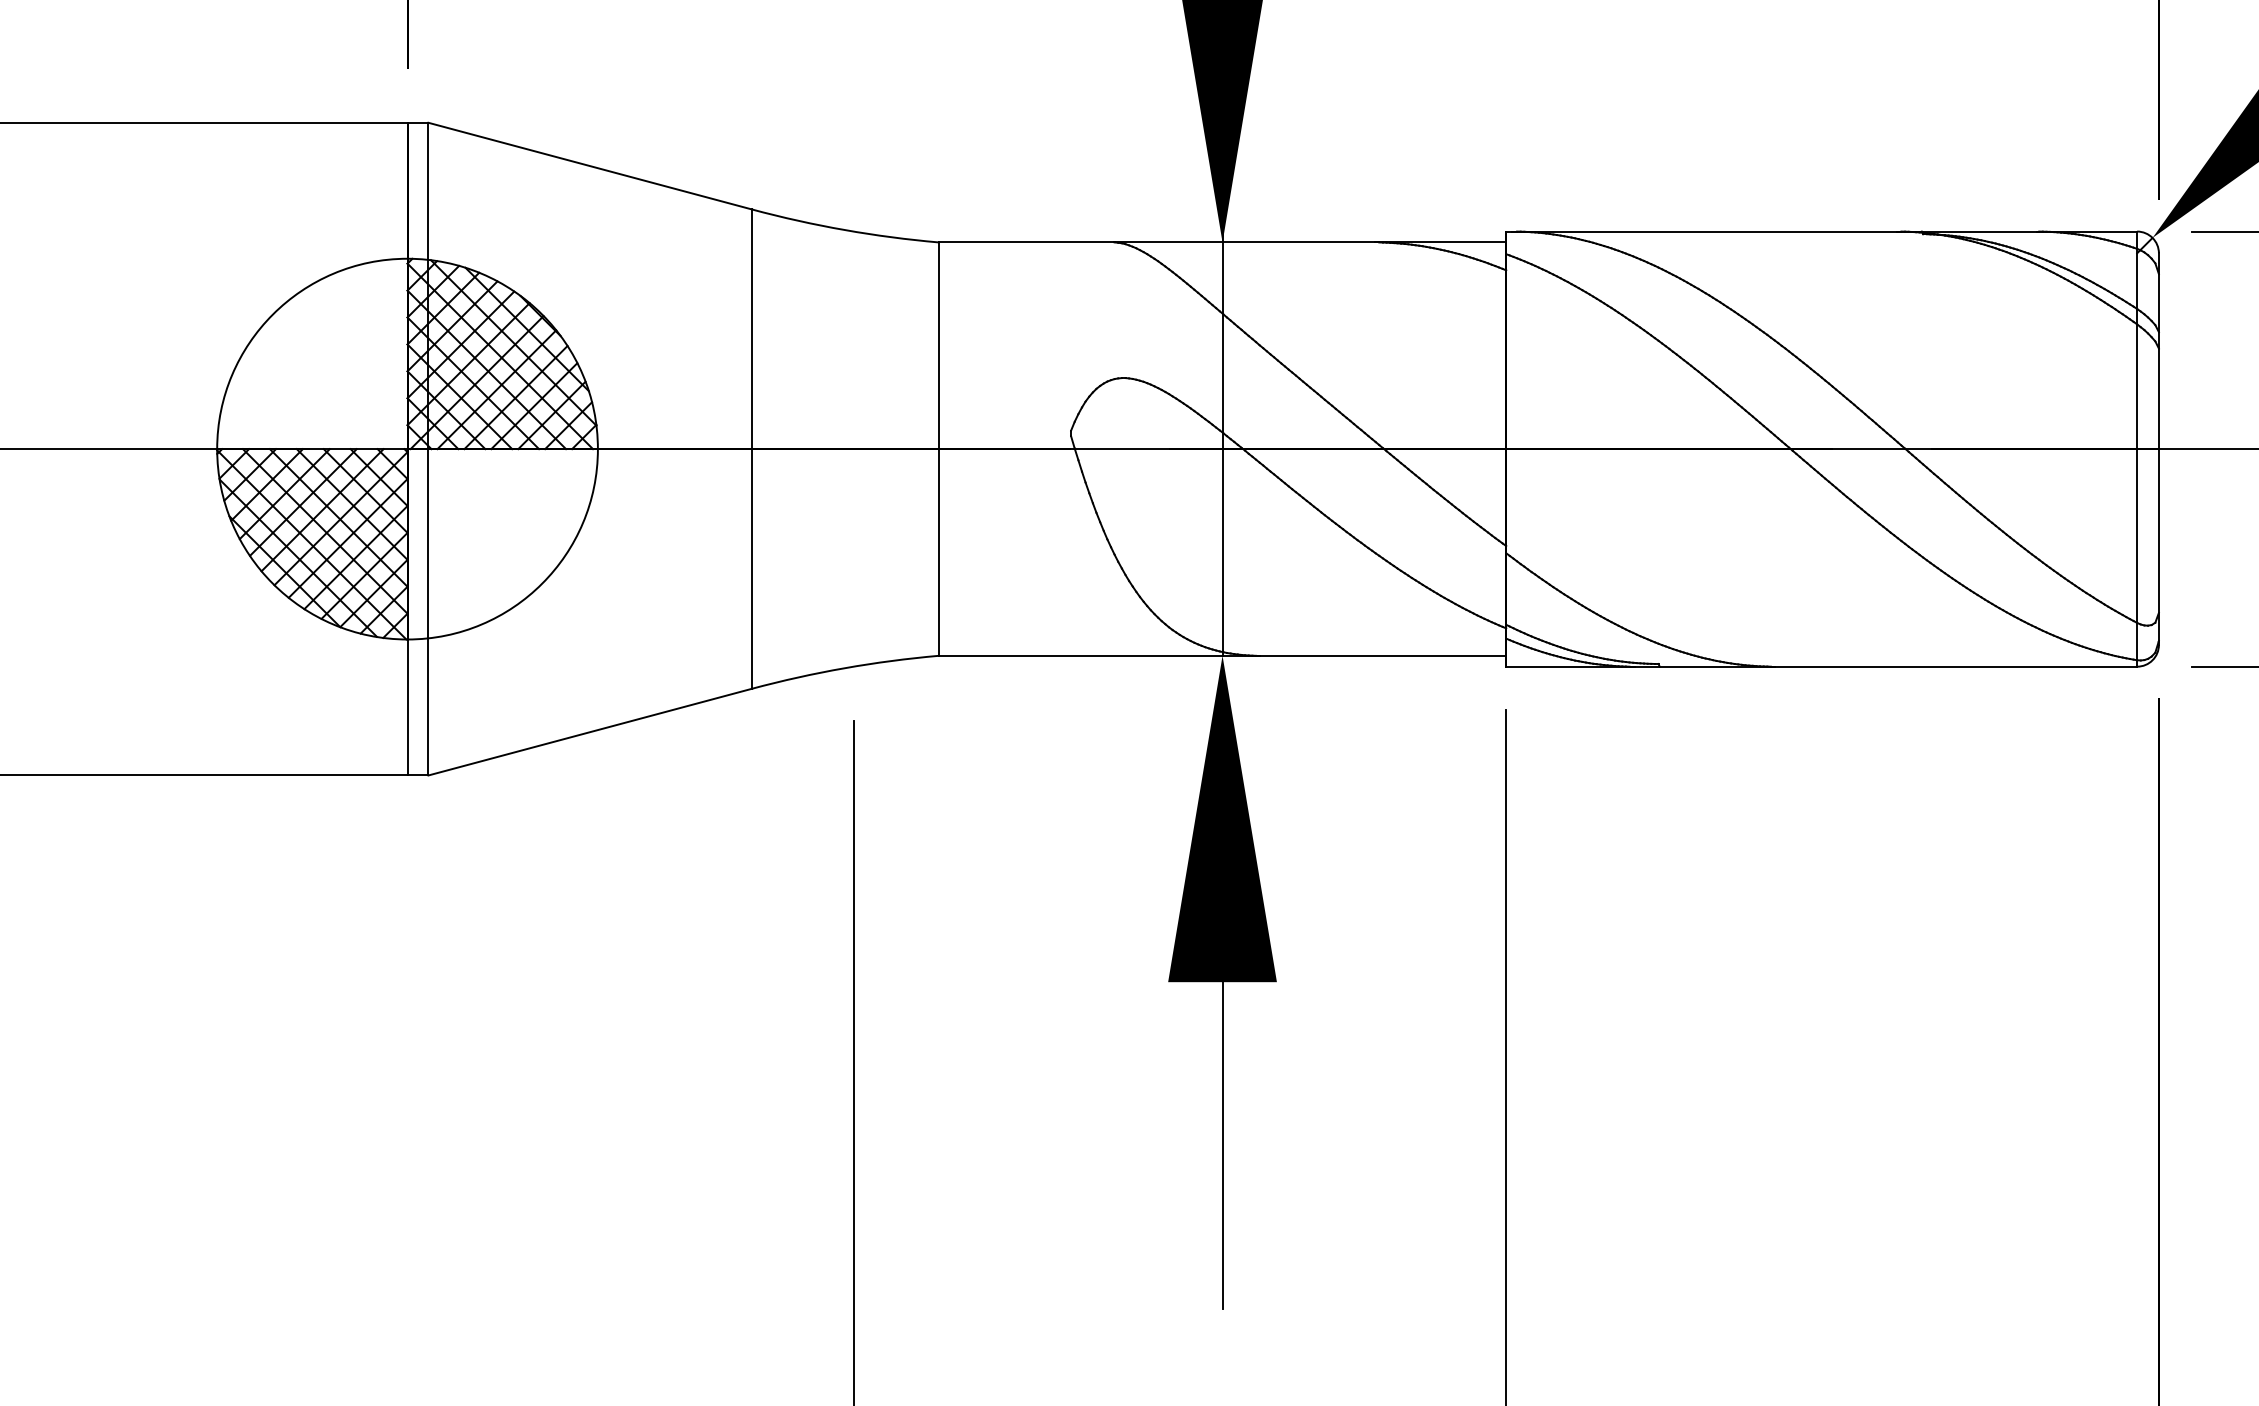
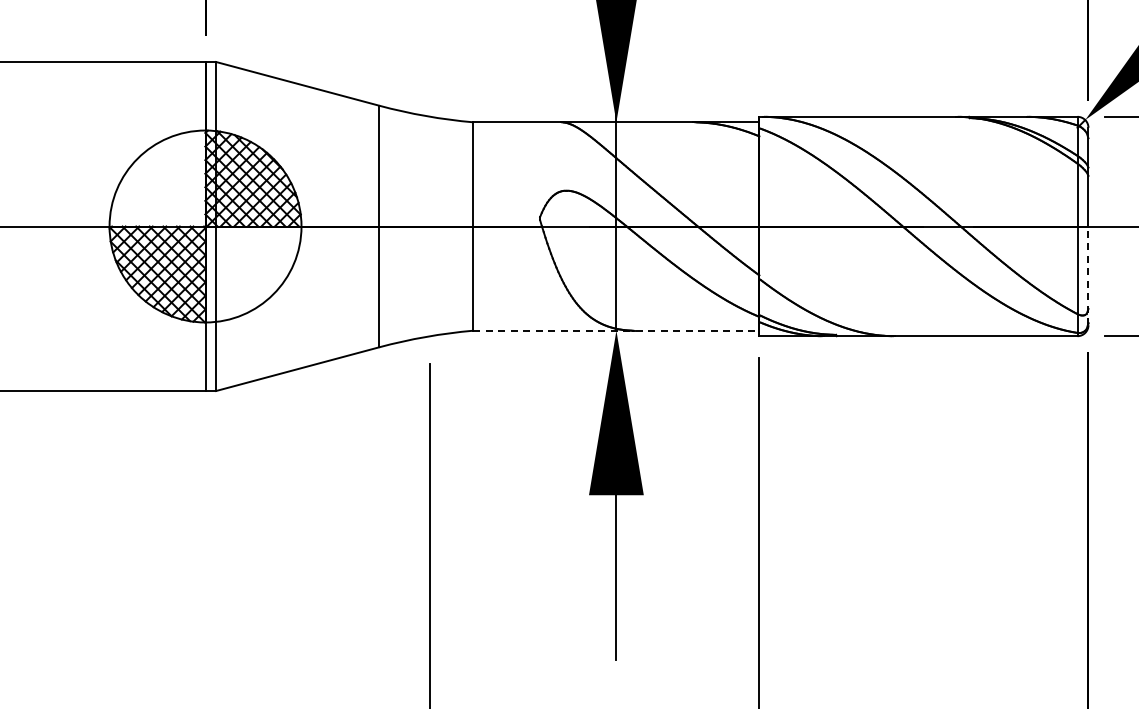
line: (2158, 546) -> (1088, 275), solid -> dashed
line: (1222, 655) -> (616, 330), solid -> dashed

